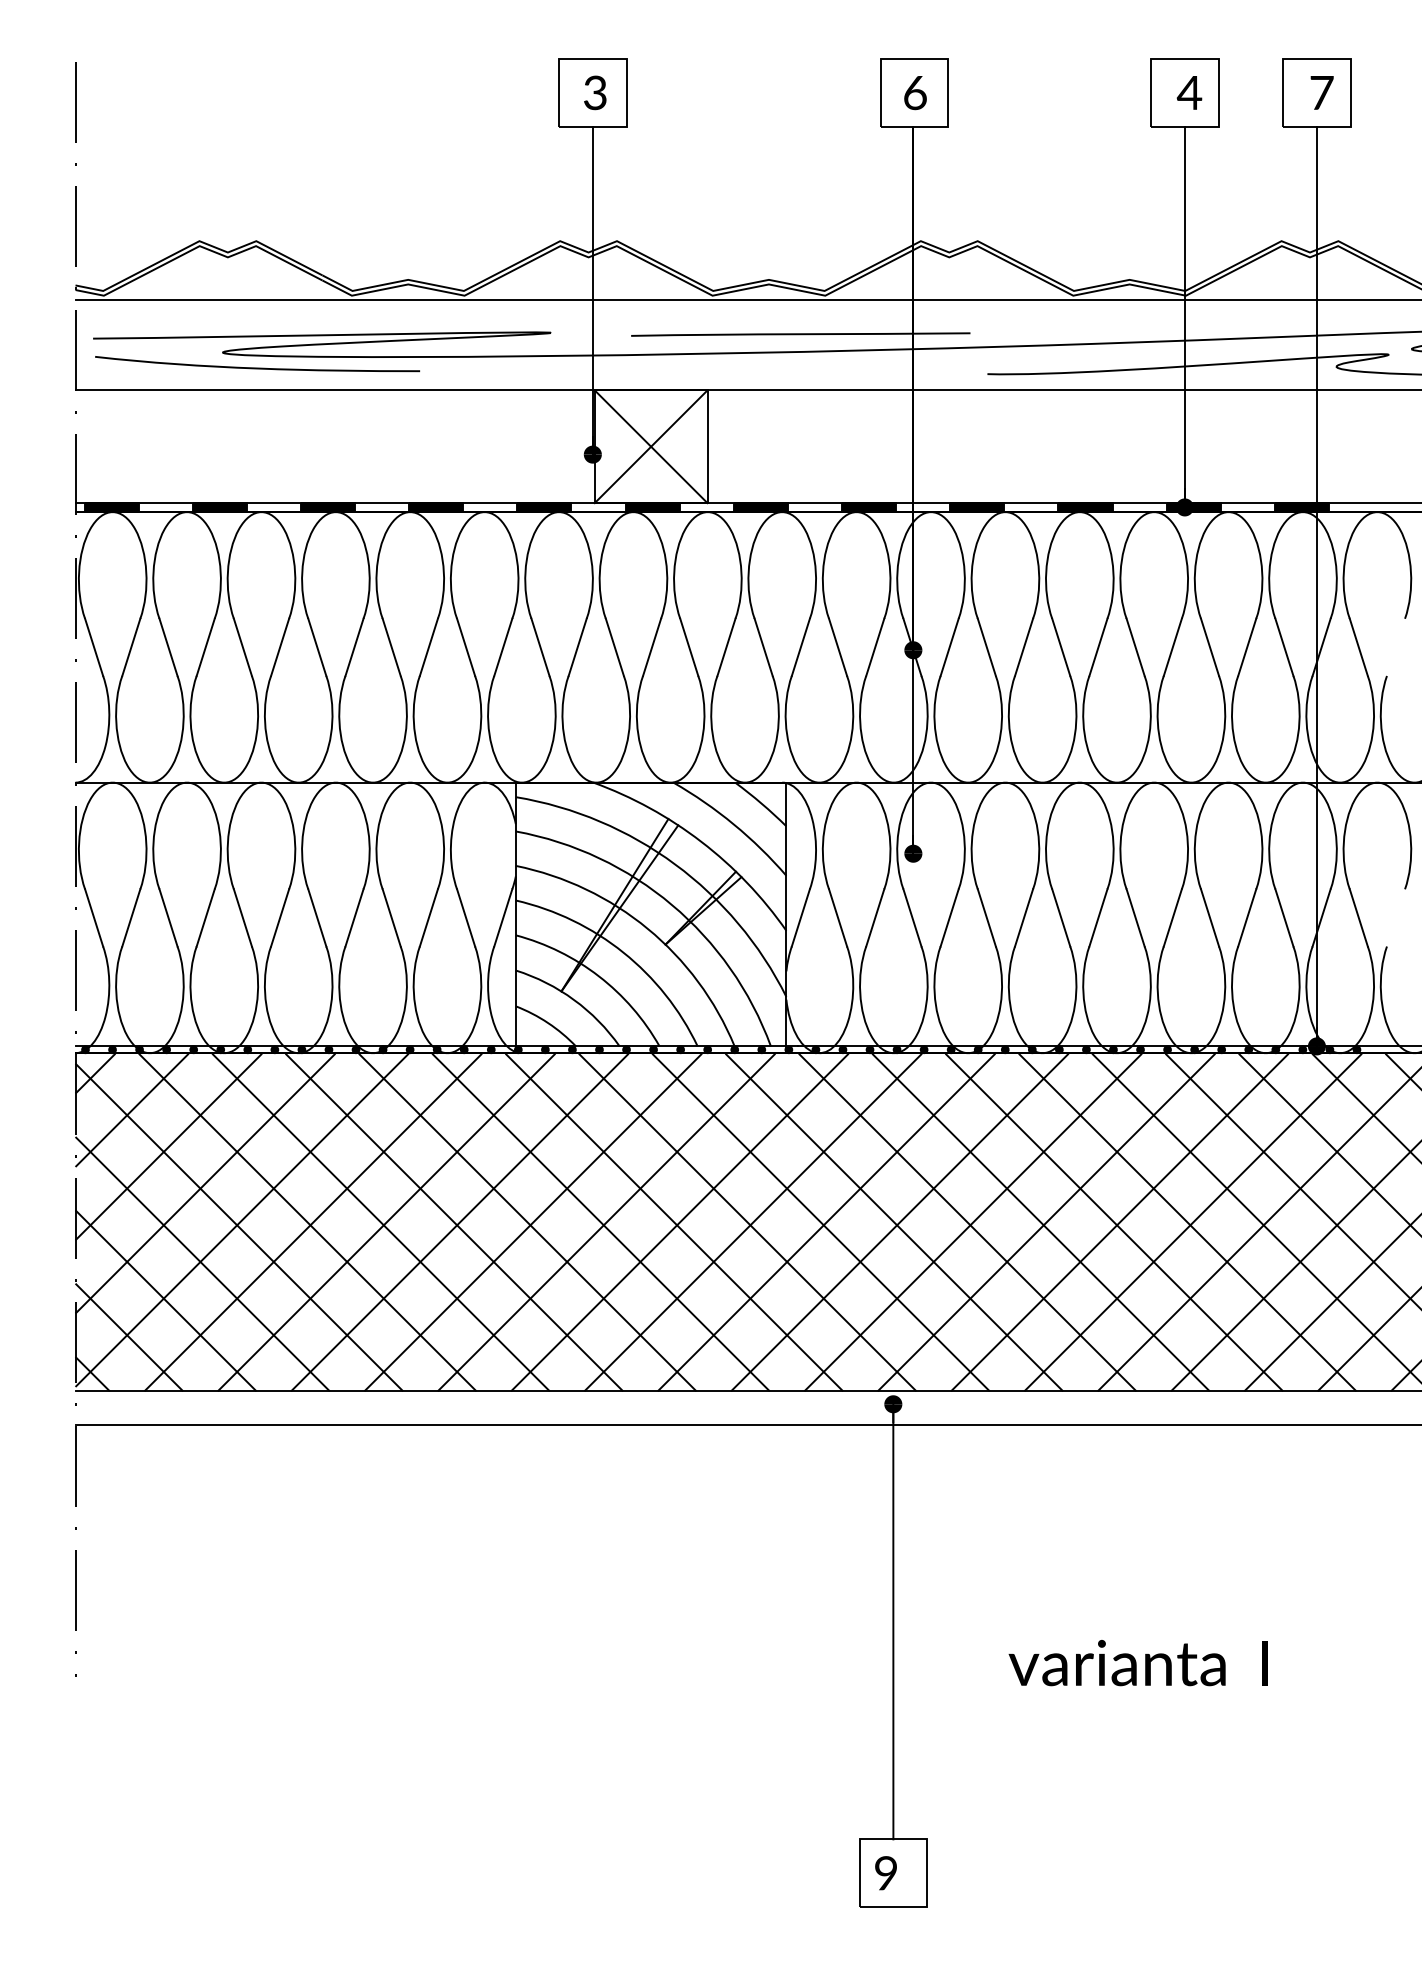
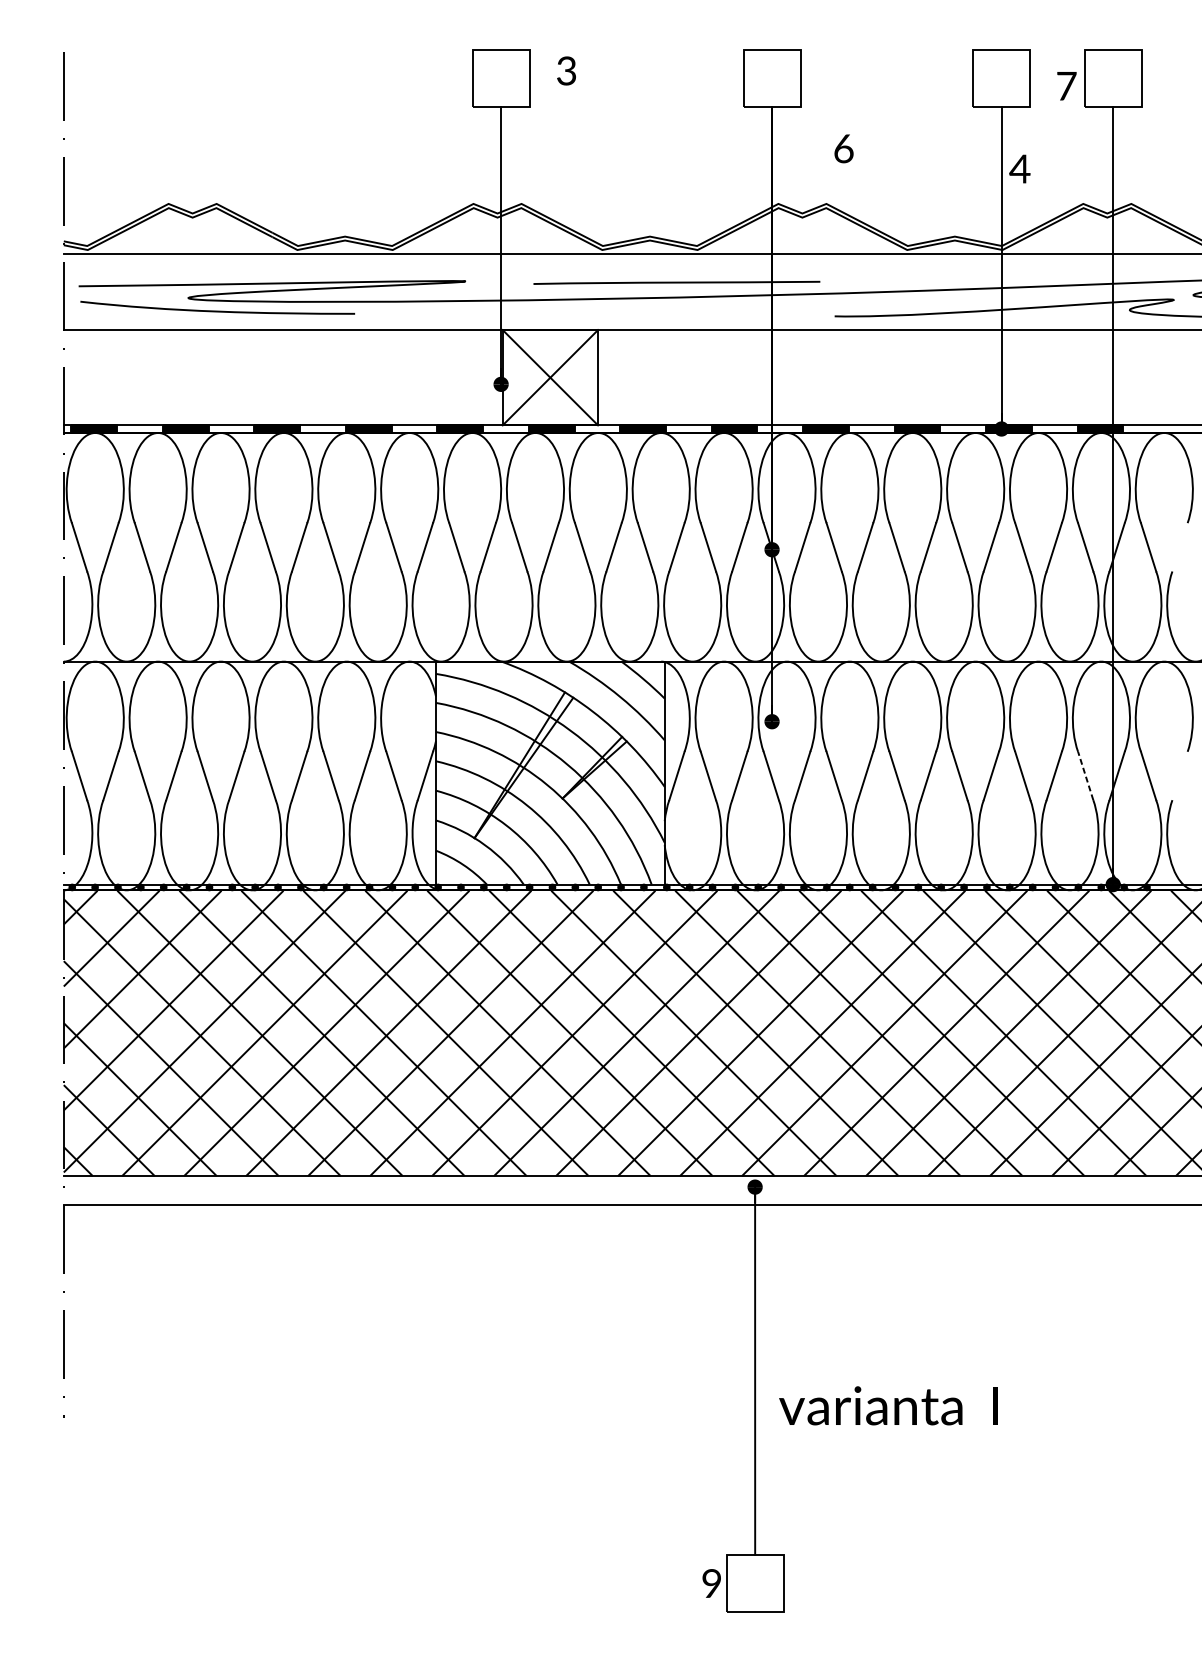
text: (595, 92) -> (566, 70), moved
text: (1189, 92) -> (1019, 168), moved
text: (1321, 92) -> (1066, 85), moved
text: (915, 93) -> (844, 149), moved
line: (1284, 917) -> (1085, 775), solid -> dashed
text: (1137, 1663) -> (887, 1406), moved
text: (885, 1873) -> (711, 1583), moved

